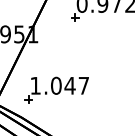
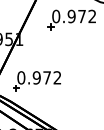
text: (59, 85) -> (39, 77), 1.047 -> 0.972

